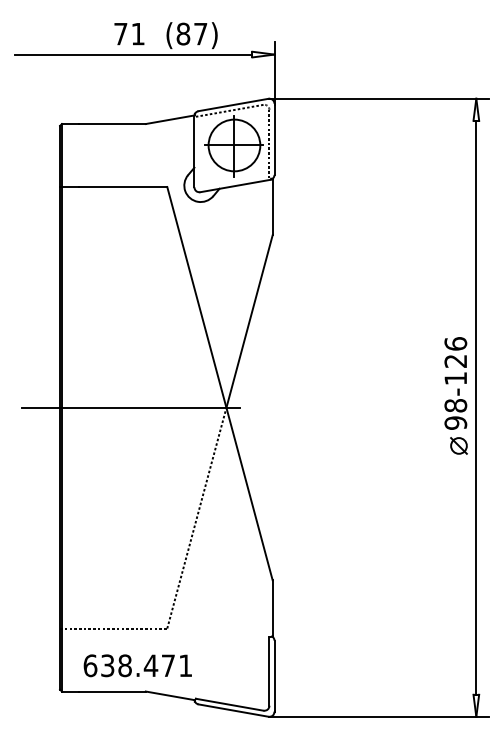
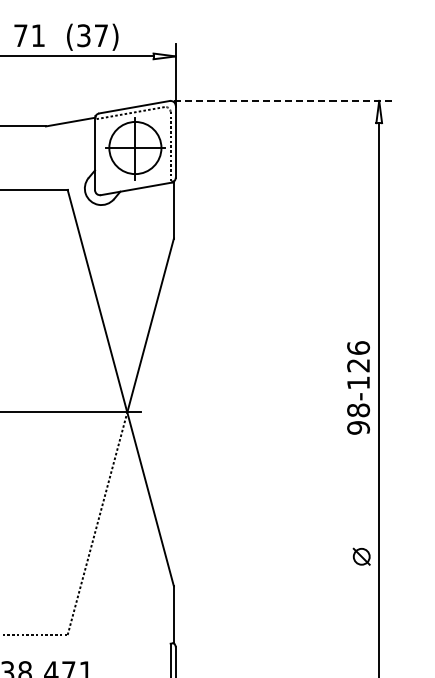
text: (183, 33) -> (84, 35), (87) -> (37)
line: (379, 98) -> (281, 100), solid -> dashed
part: (458, 445) -> (361, 556), moved

